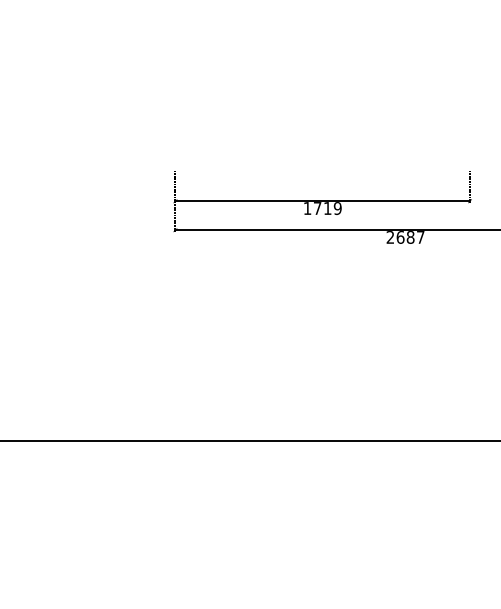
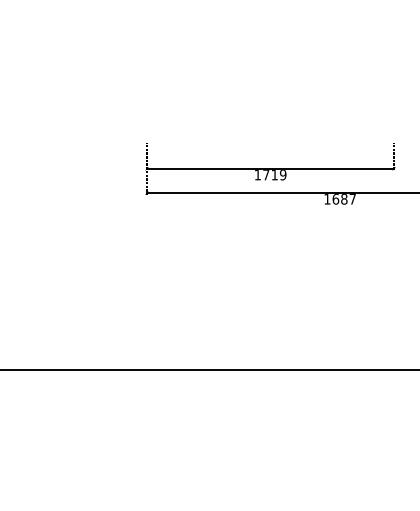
text: (390, 237) -> (327, 199), 2687 -> 1687

